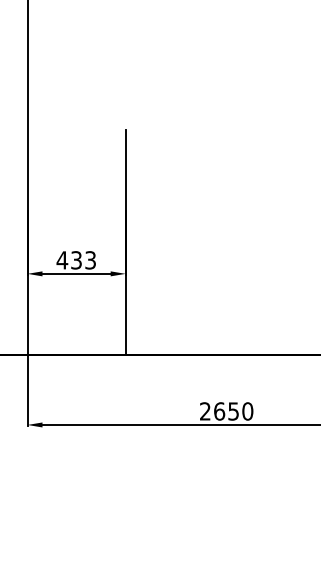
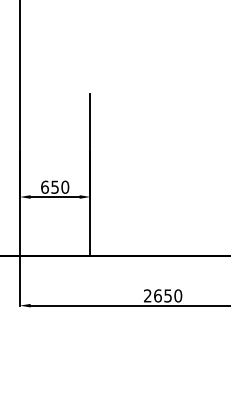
text: (75, 259) -> (54, 186), 433 -> 650

